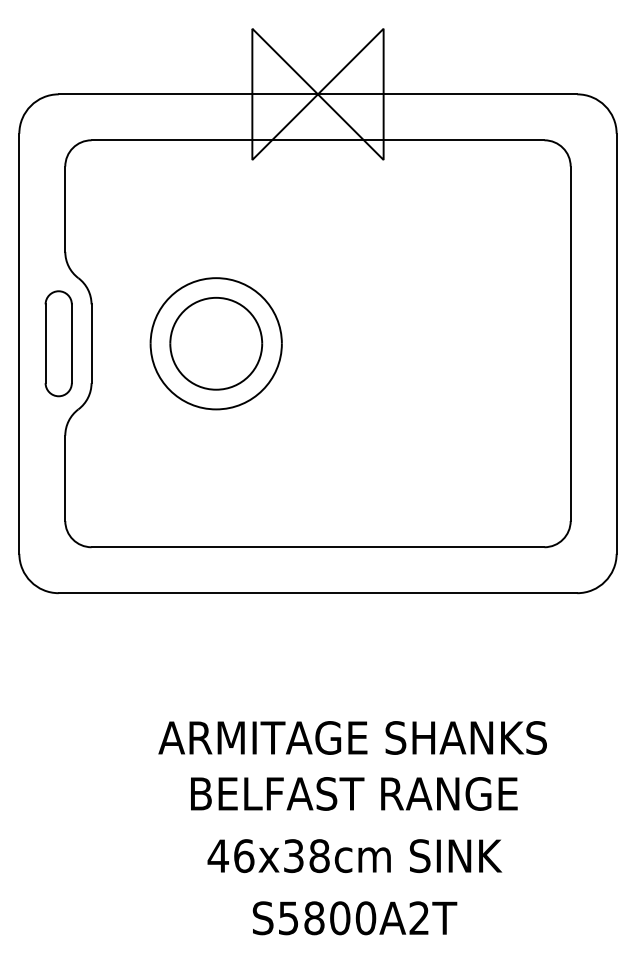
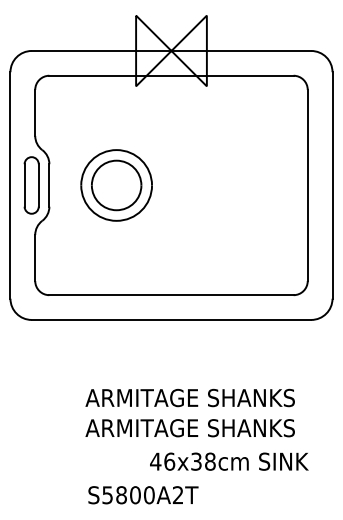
text: (351, 794) -> (189, 428), BELFAST RANGE -> ARMITAGE SHANKS
text: (355, 855) -> (229, 461), moved
text: (355, 918) -> (143, 495), moved

